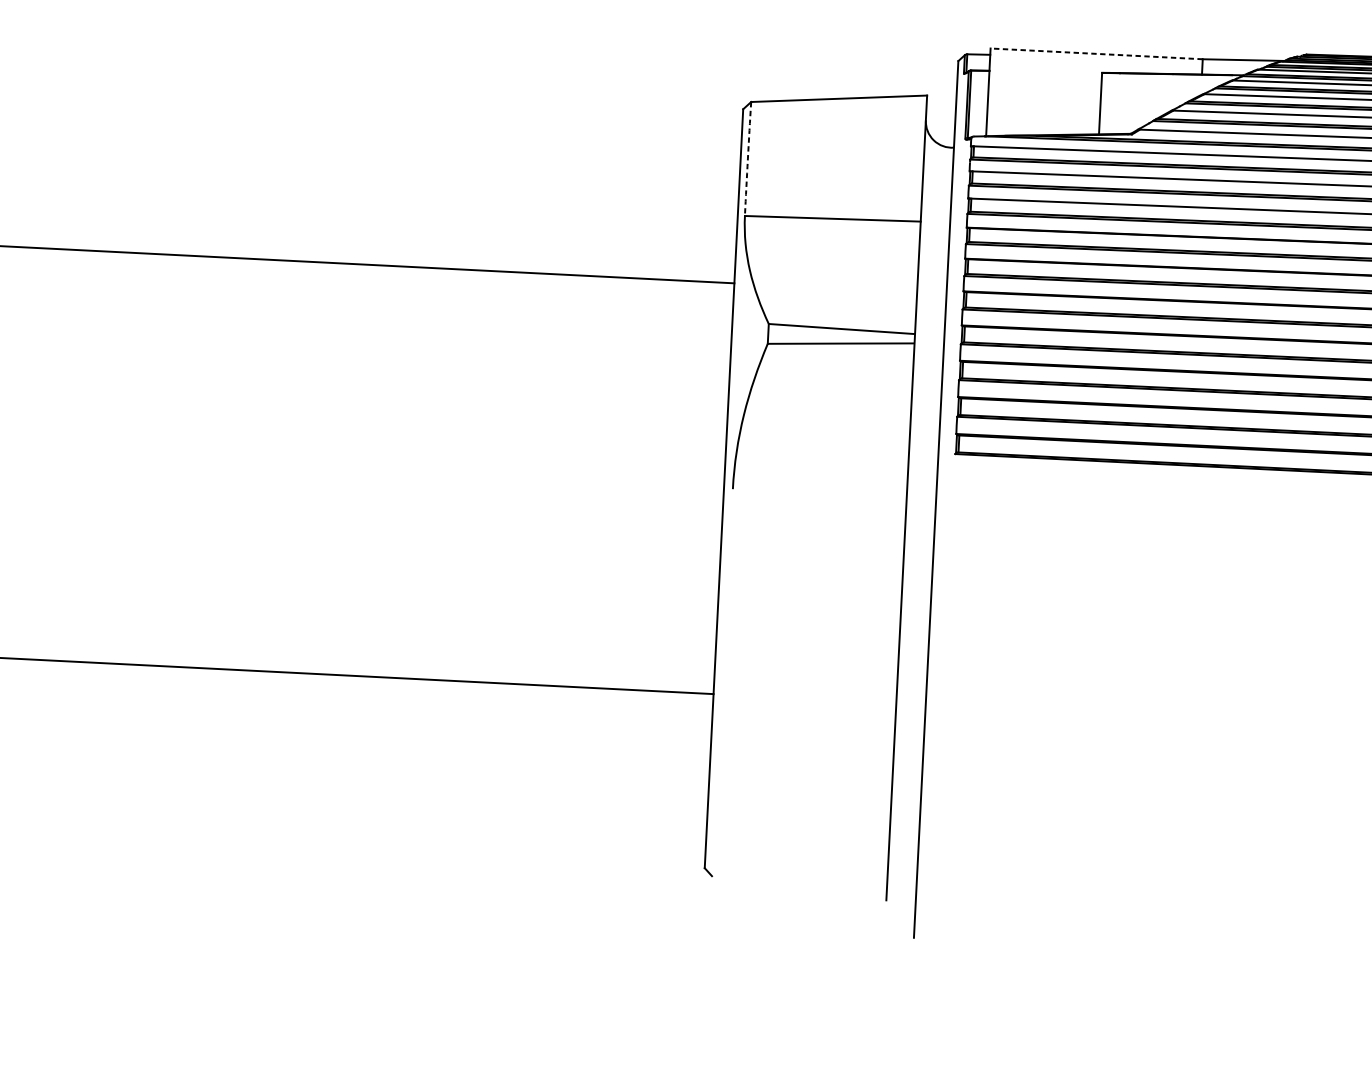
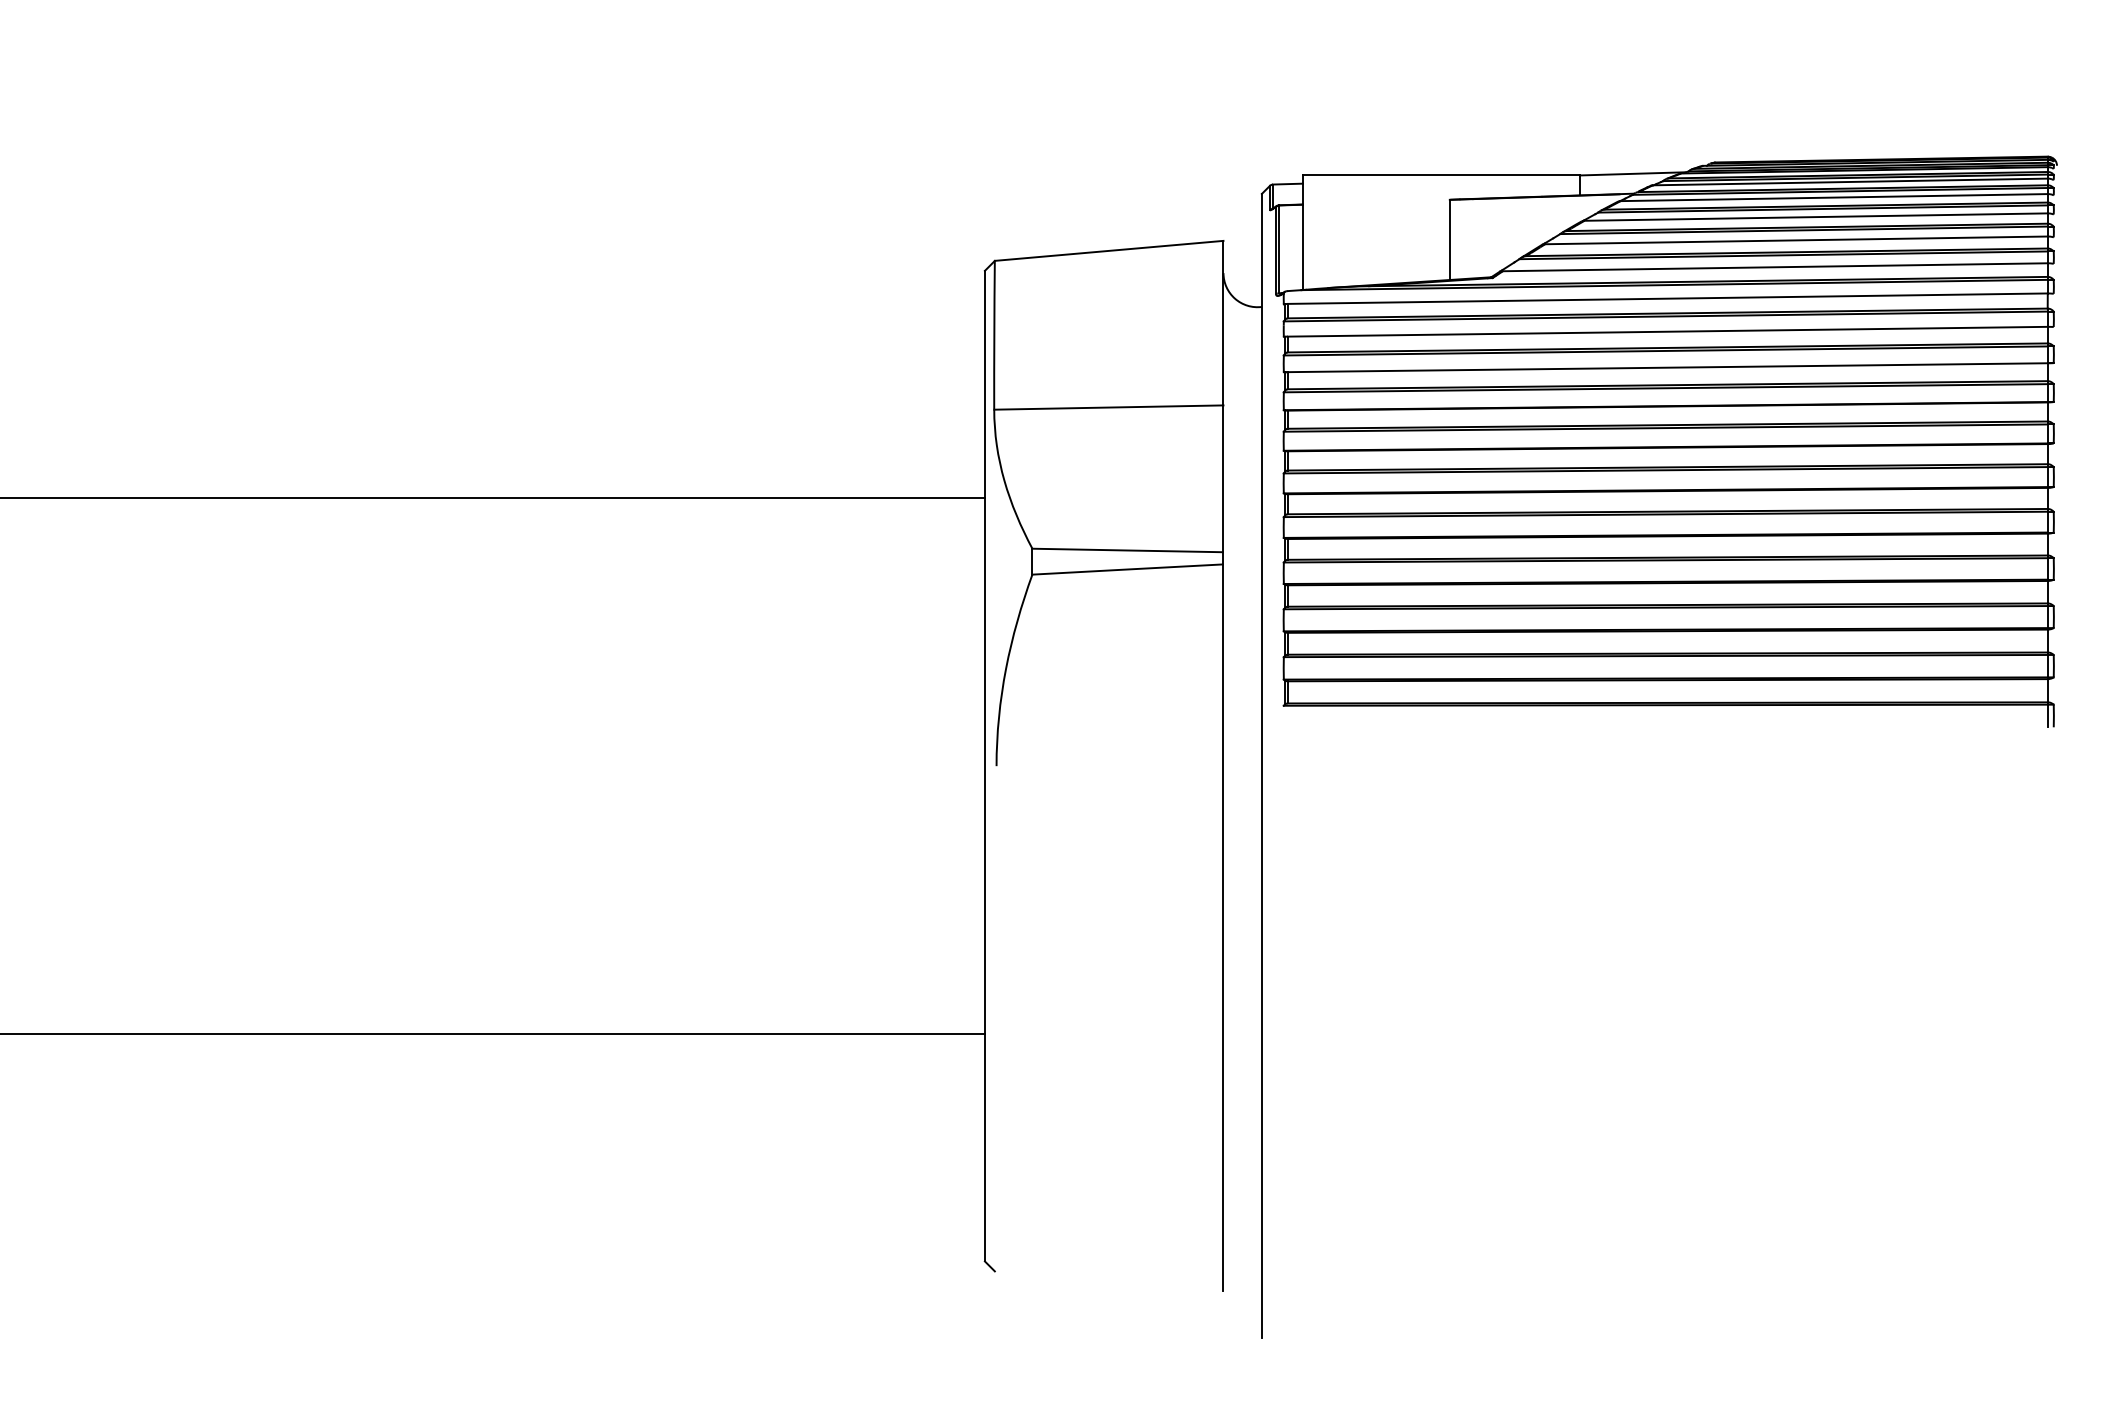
line: (1095, 53) -> (1440, 175), dashed -> solid
arc: (748, 159) -> (994, 335), dashed -> solid

